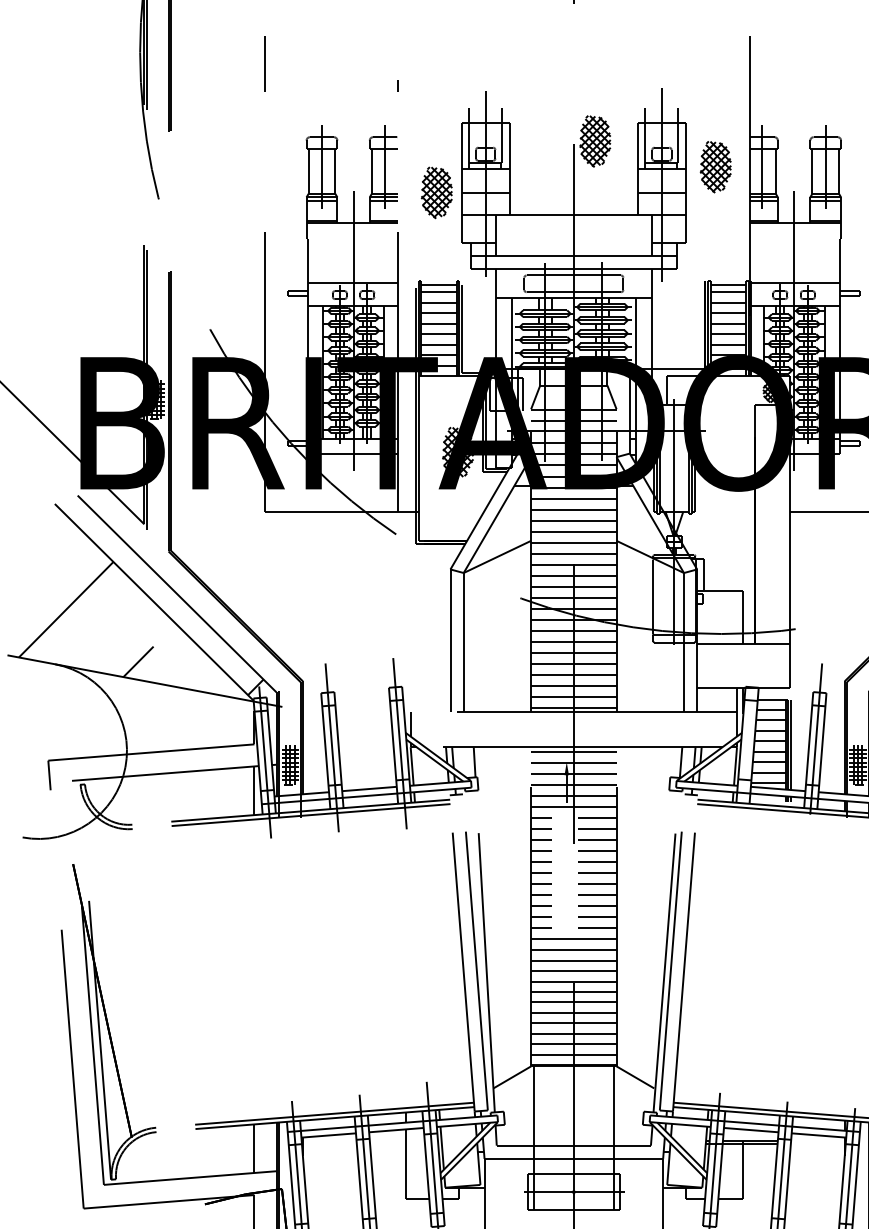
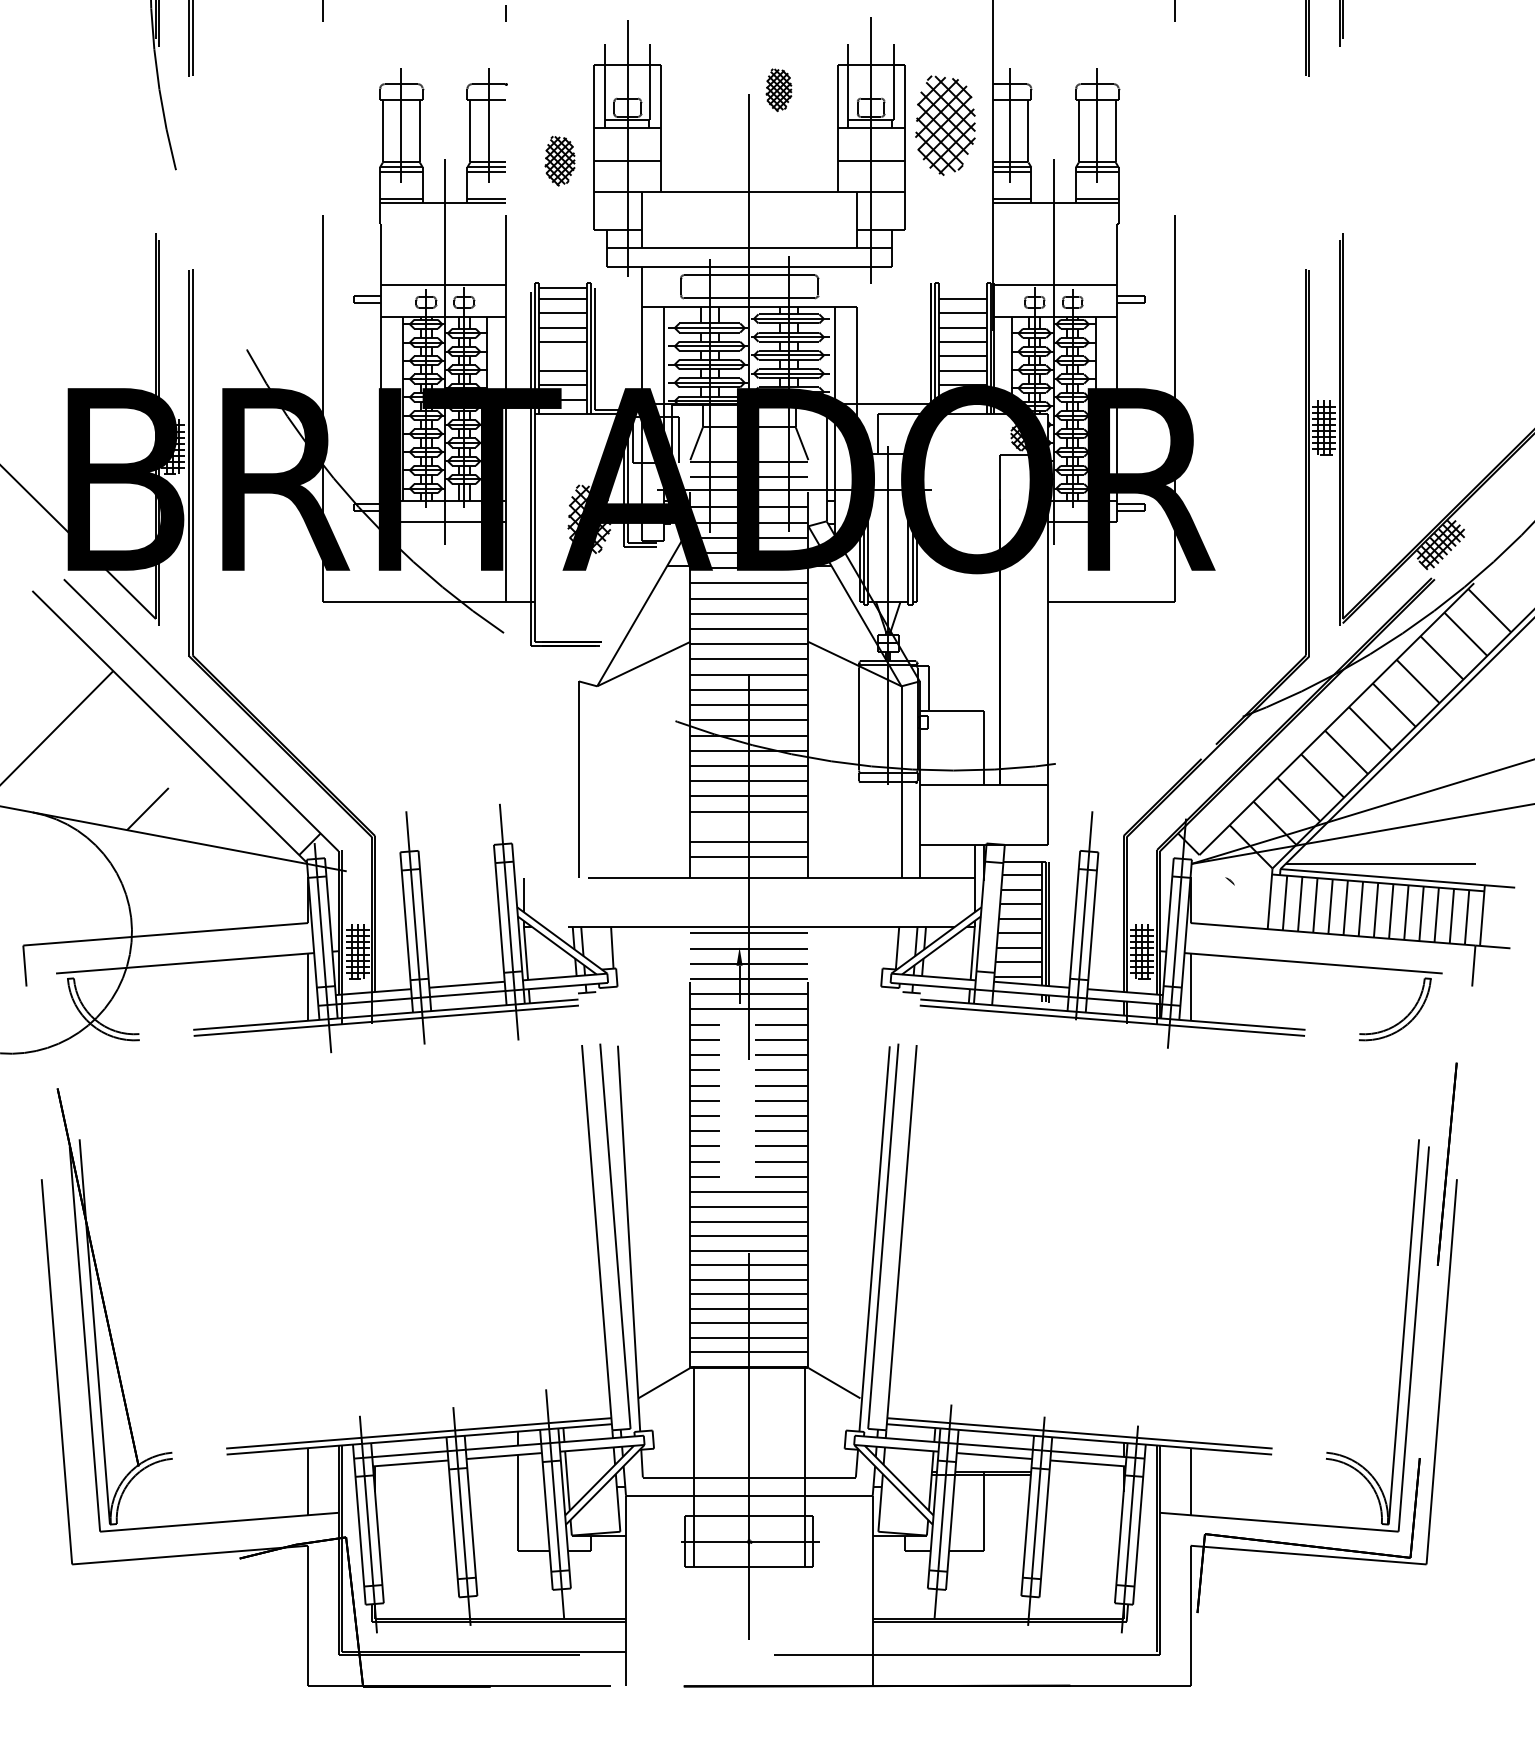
part: (594, 141) -> (778, 90), size x0.6
part: (715, 167) -> (945, 125), size x1.4
part: (436, 193) -> (559, 161), size x0.7
line: (652, 283) -> (857, 286), removed
line: (728, 284) -> (962, 287), removed
line: (438, 334) -> (562, 356), removed
line: (484, 511) -> (625, 601), removed
line: (463, 642) -> (597, 782), removed
line: (573, 674) -> (749, 826), removed
line: (573, 707) -> (749, 872), removed

